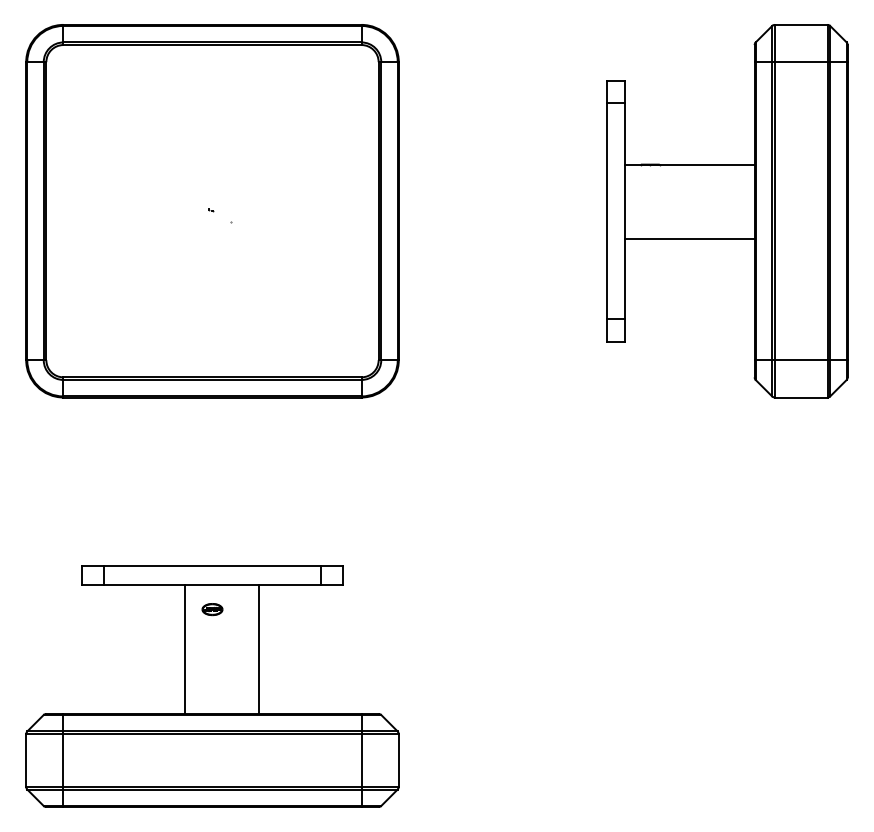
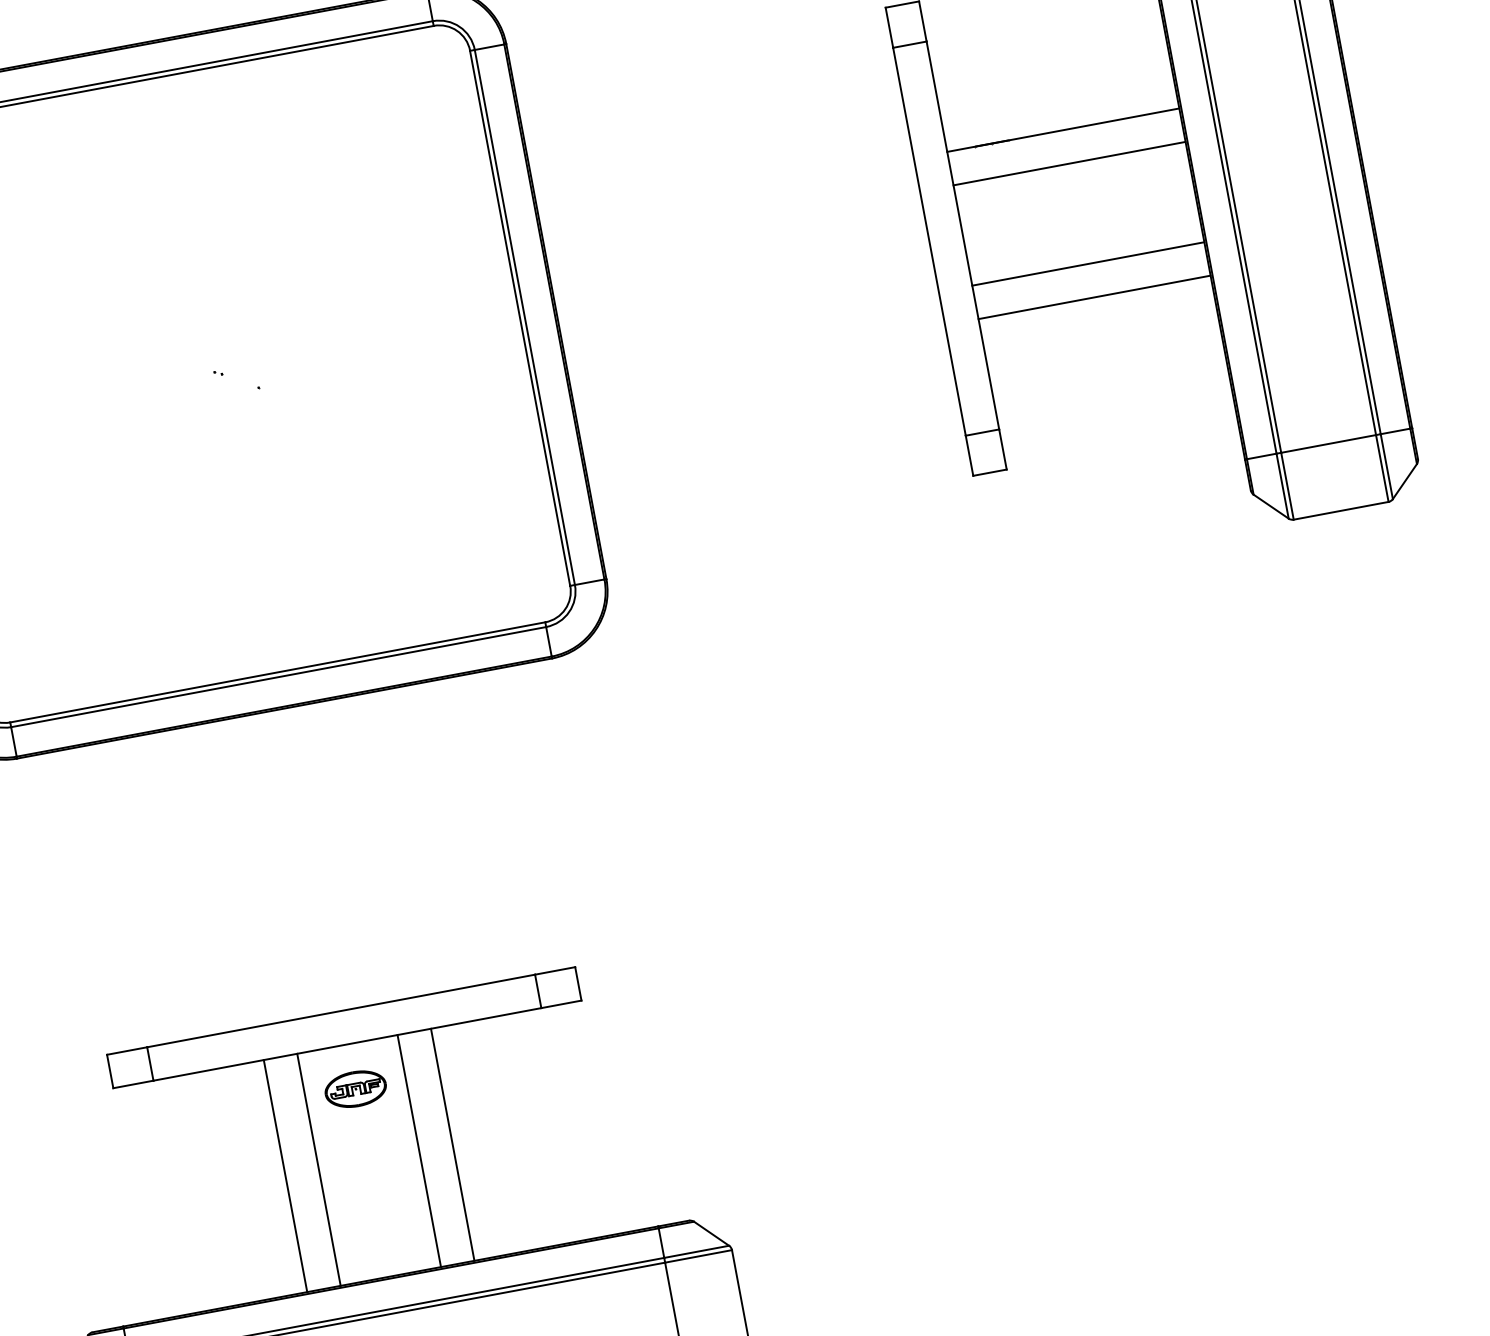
line: (689, 183) -> (1068, 164), added
line: (689, 257) -> (1093, 297), added
part: (212, 609) -> (355, 1089), size x1.67
line: (165, 648) -> (284, 1174), added
line: (240, 648) -> (419, 1149), added

